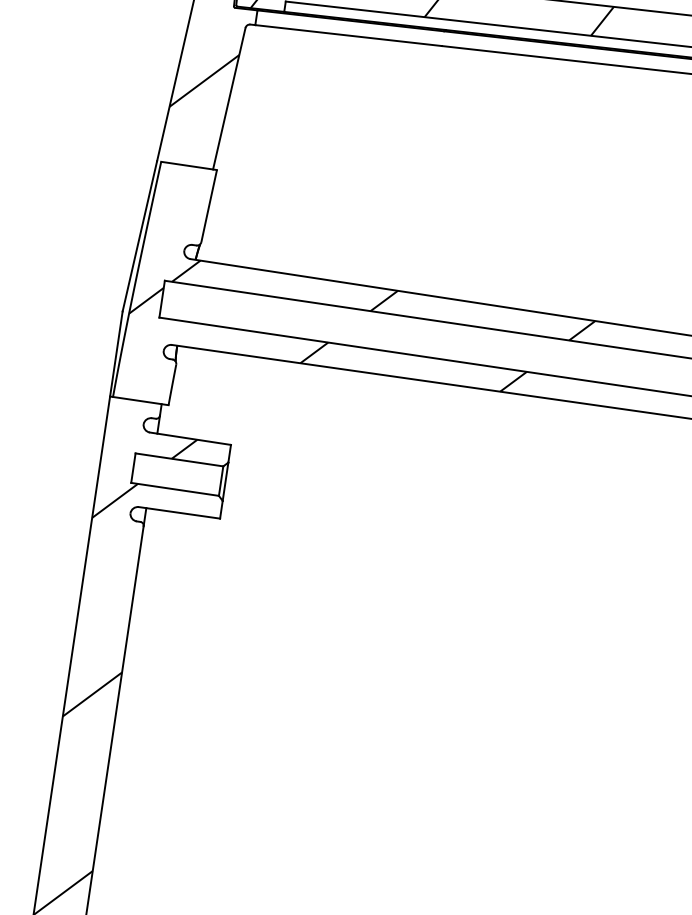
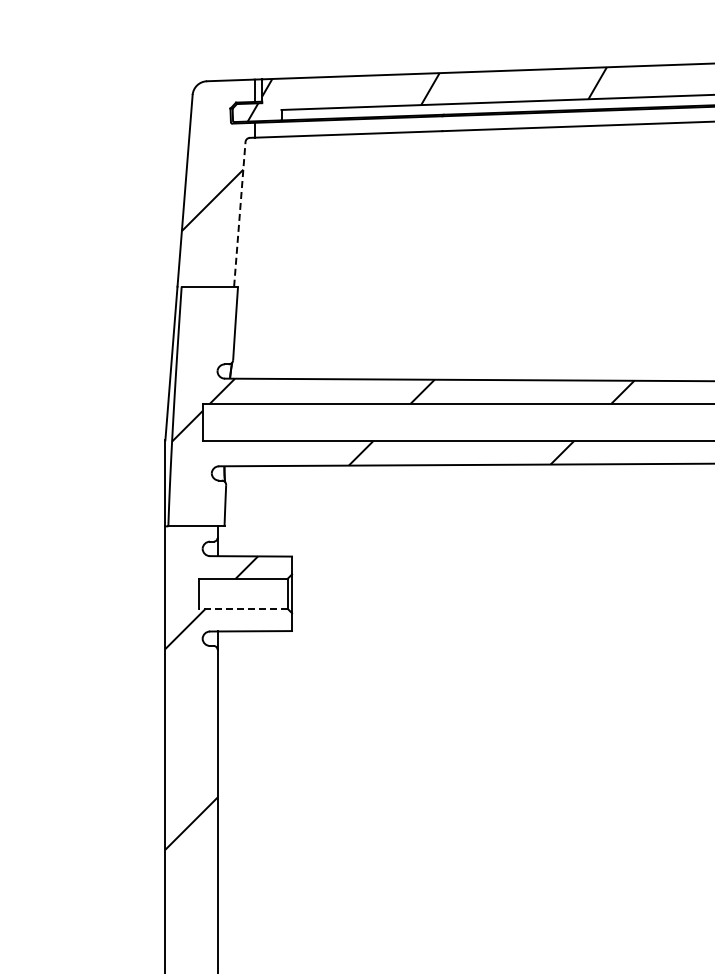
line: (228, 98) -> (239, 214), solid -> dashed
line: (174, 489) -> (242, 608), solid -> dashed

